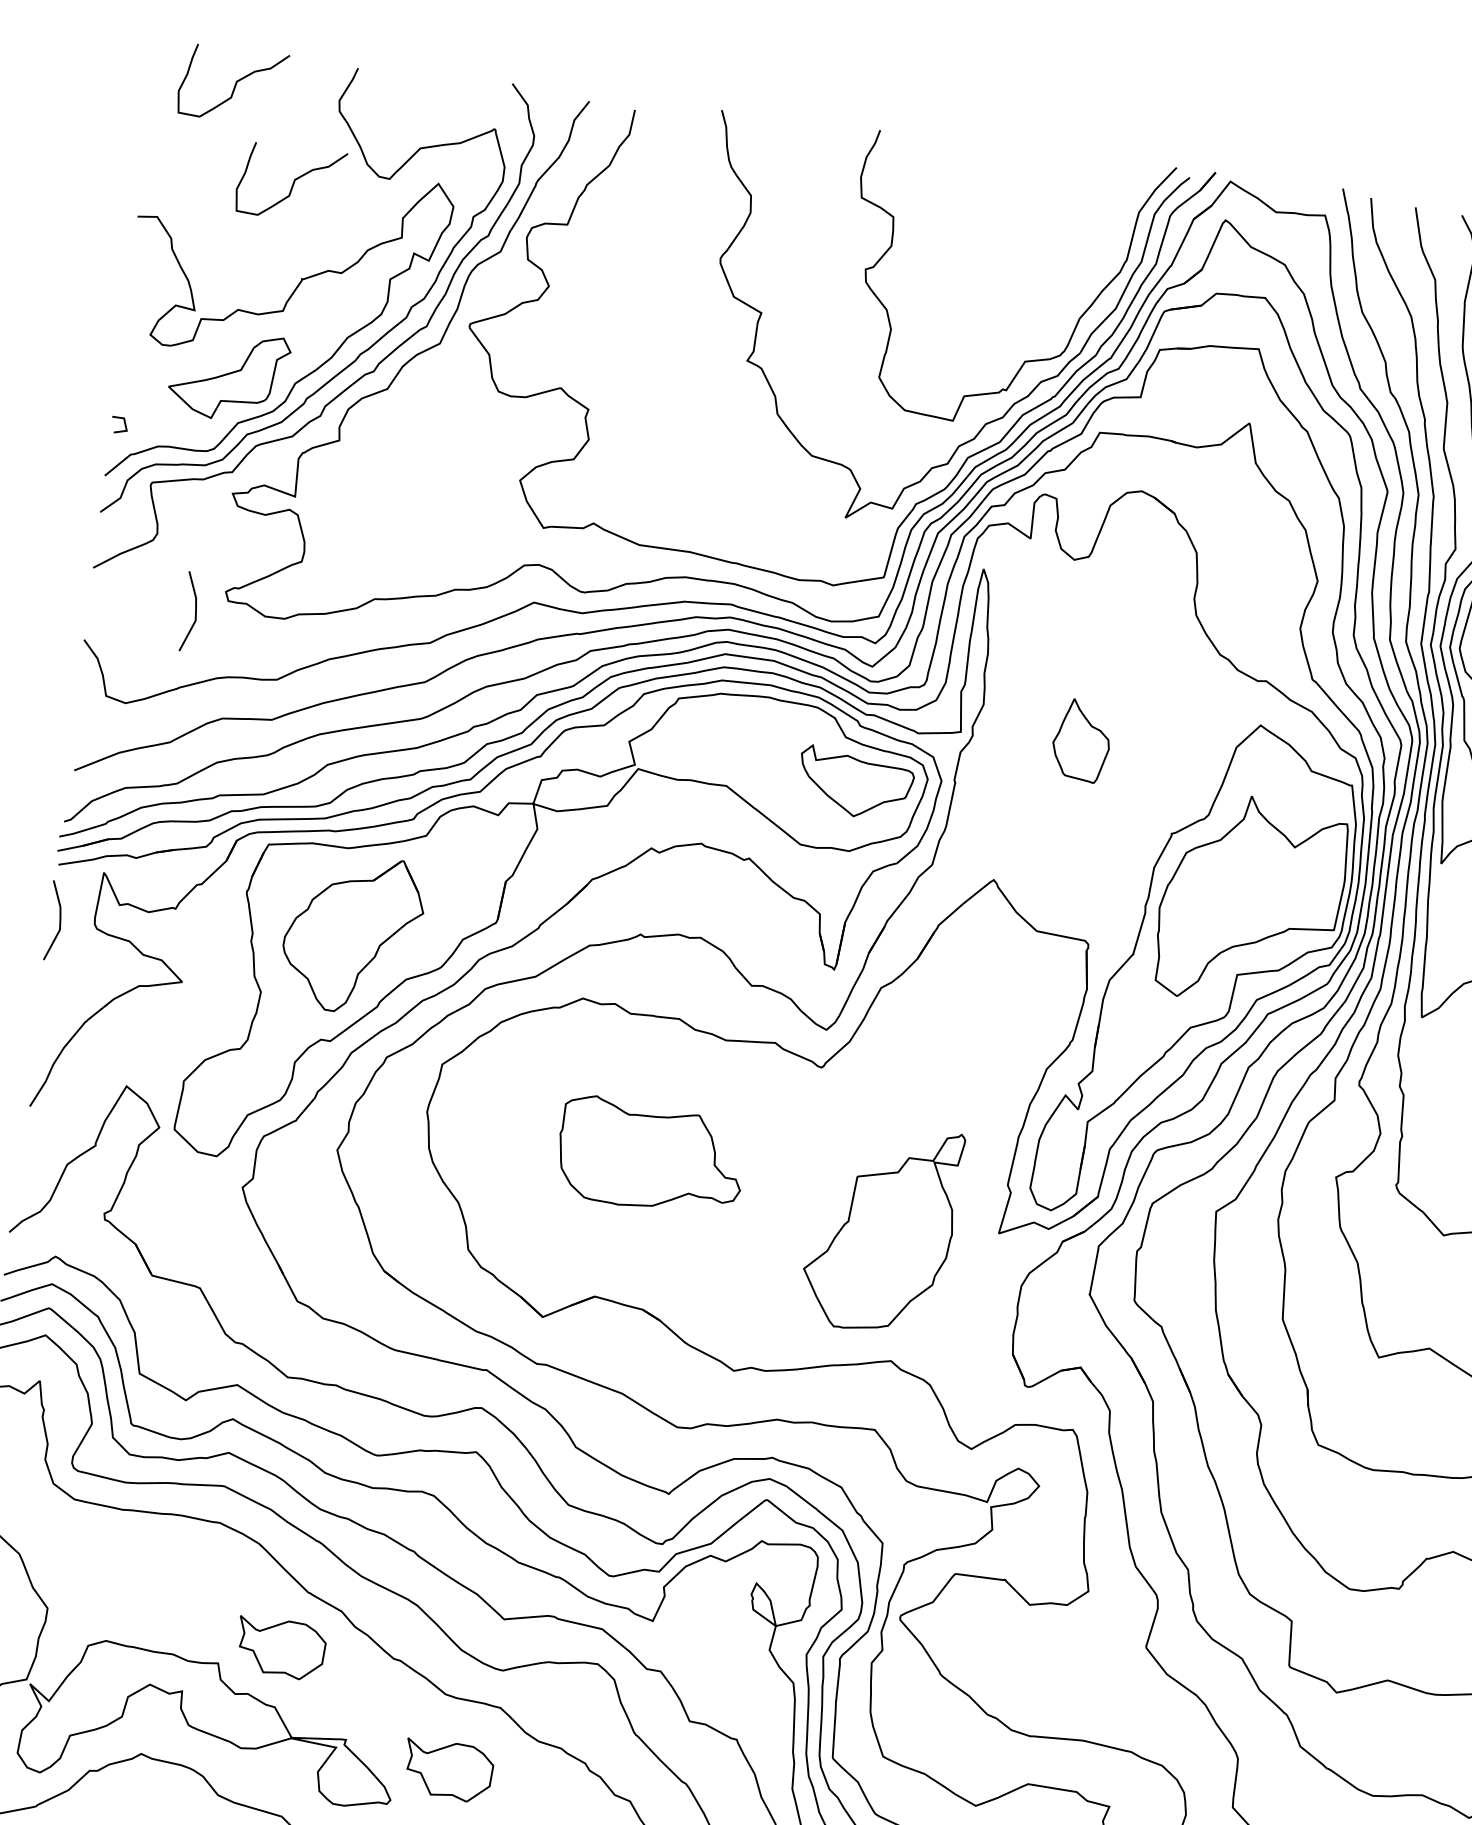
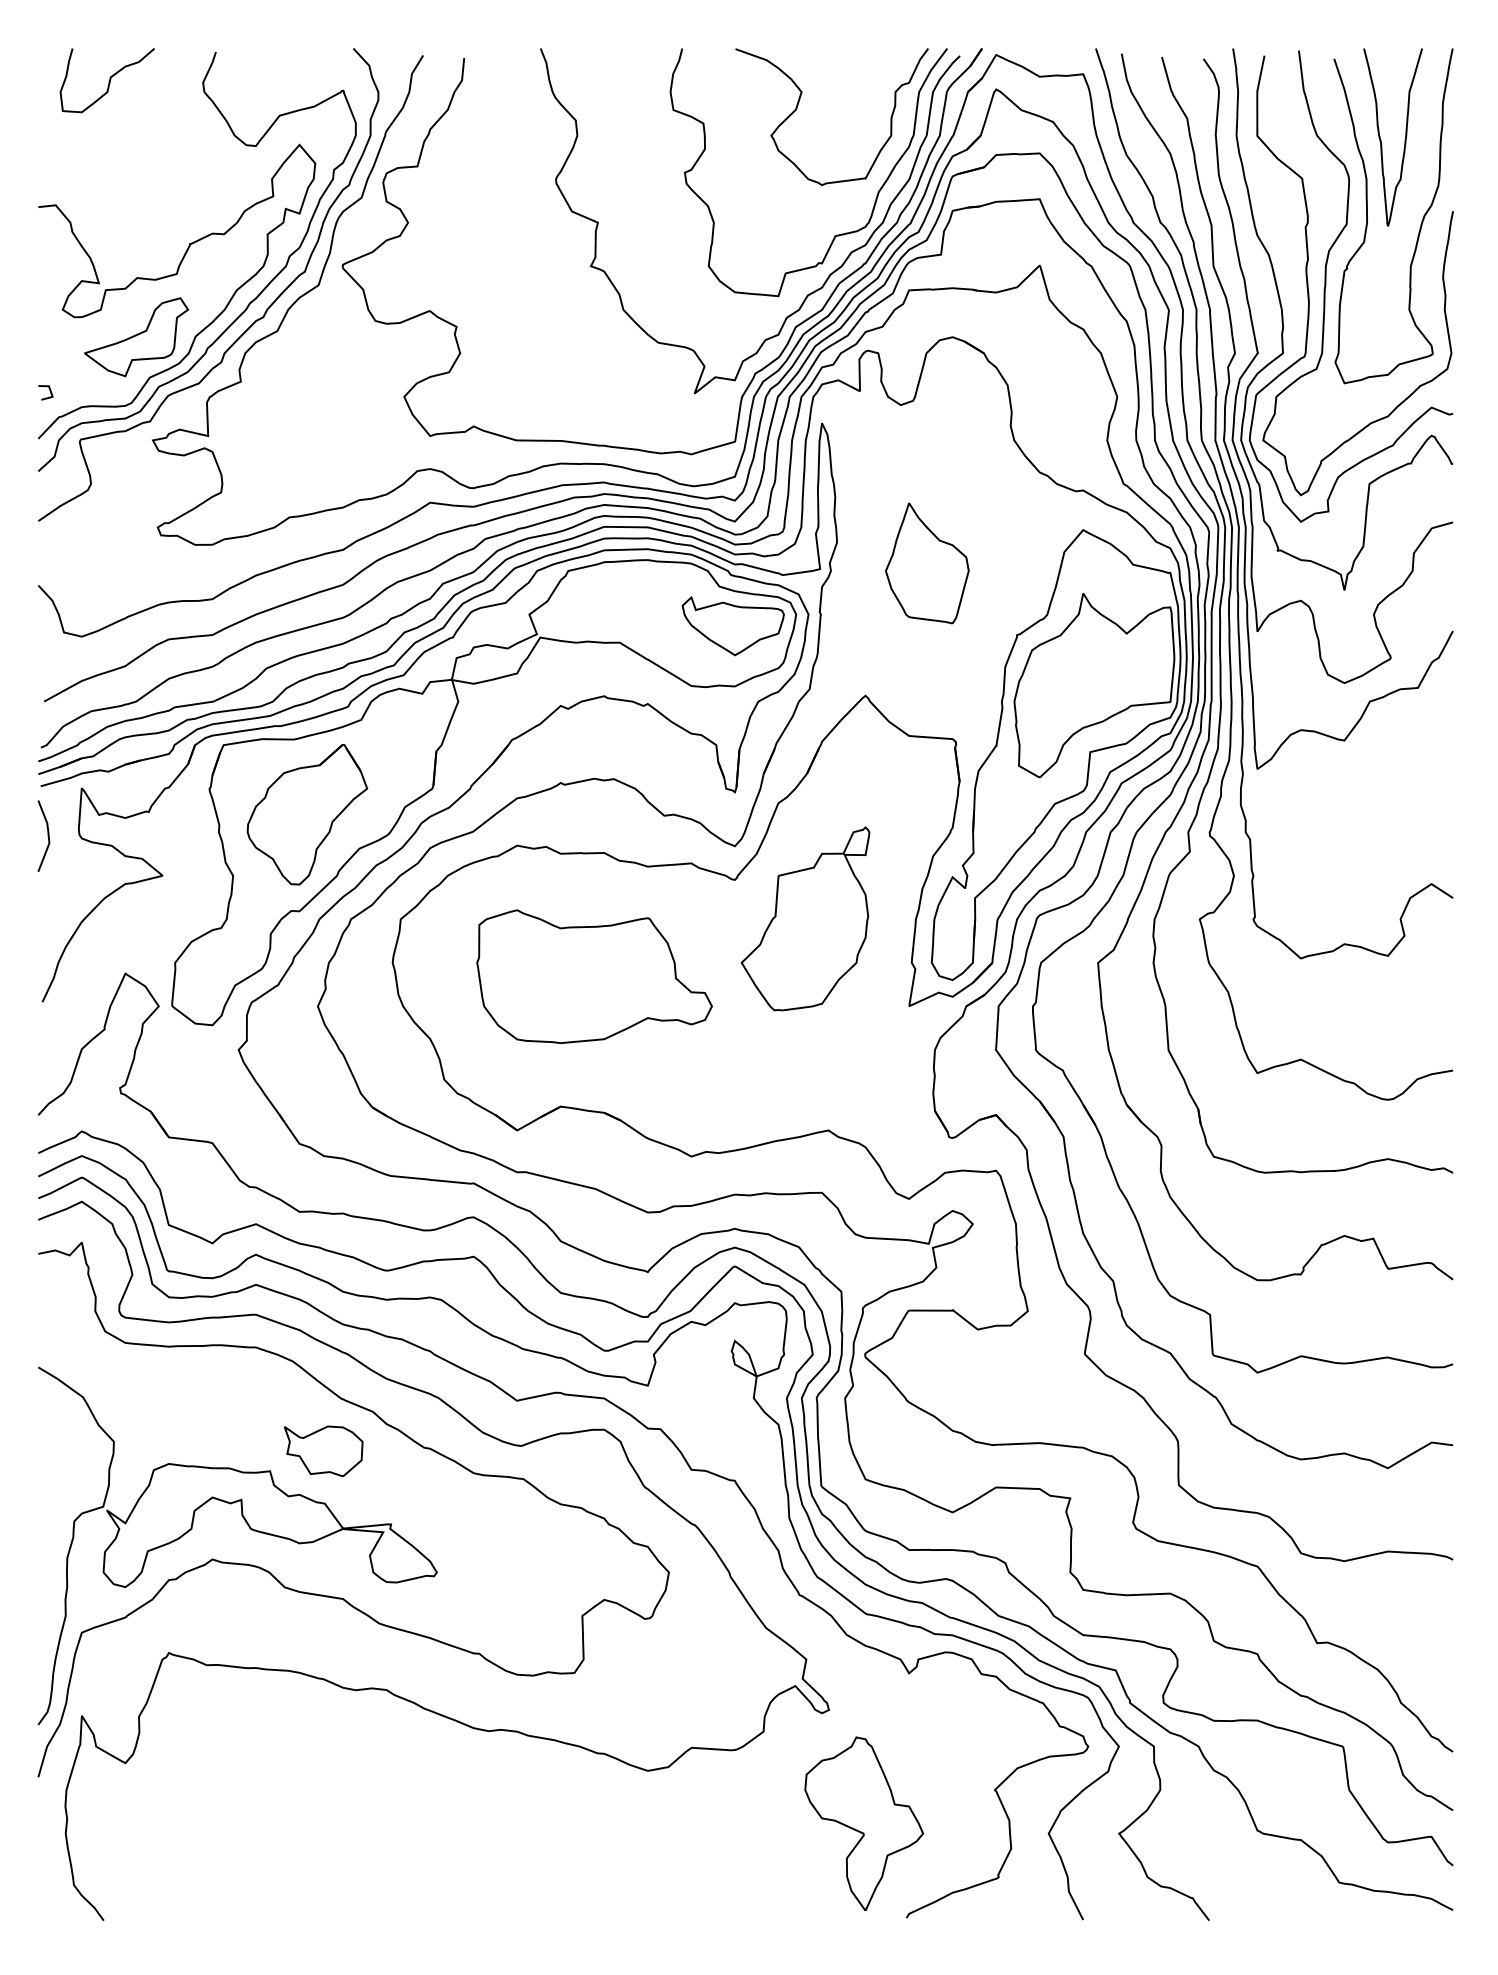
curve: (291, 184) -> (170, 161), removed
curve: (1002, 210) -> (798, 105), added
line: (194, 611) -> (132, 548), removed
part: (1081, 740) -> (927, 563), size x1.67
part: (650, 1155) -> (594, 976), size x1.43
part: (881, 1228) -> (805, 918), moved
part: (448, 1771) -> (484, 1540), removed

